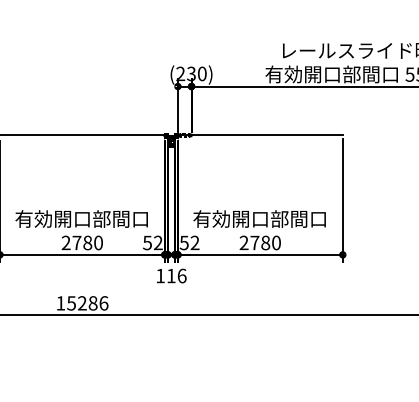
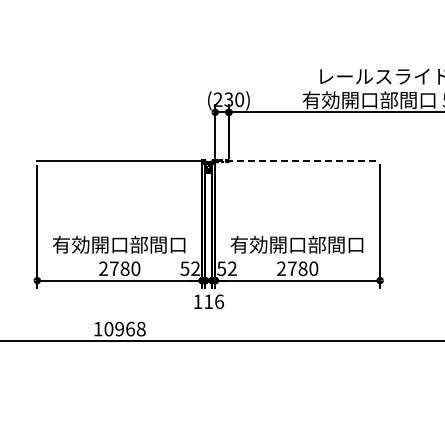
line: (260, 135) -> (297, 161), solid -> dashed
text: (87, 302) -> (124, 328), 15286 -> 10968

